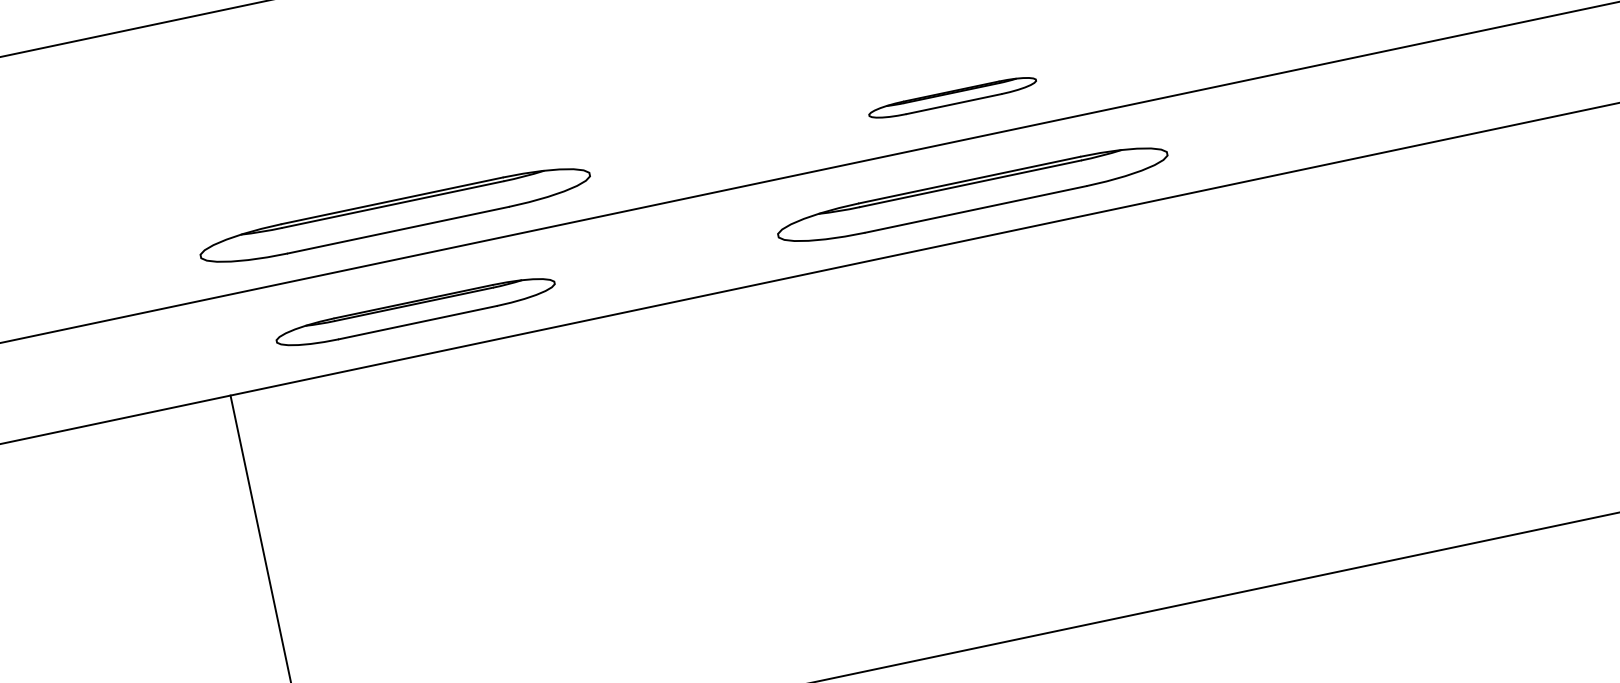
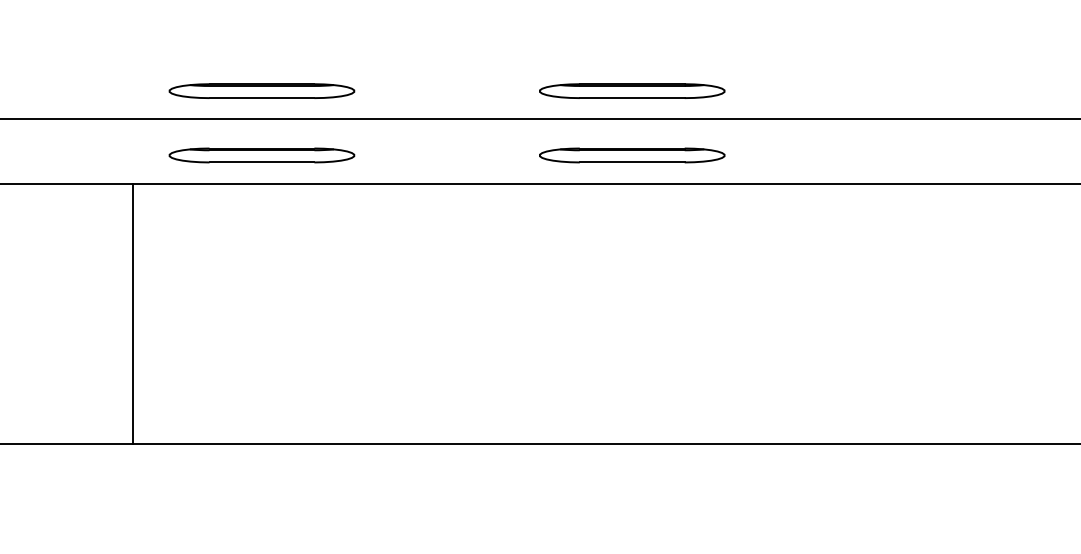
part: (952, 96) -> (632, 90), size x1.67
part: (973, 194) -> (632, 155), size x0.71
part: (394, 214) -> (261, 90), size x0.71

